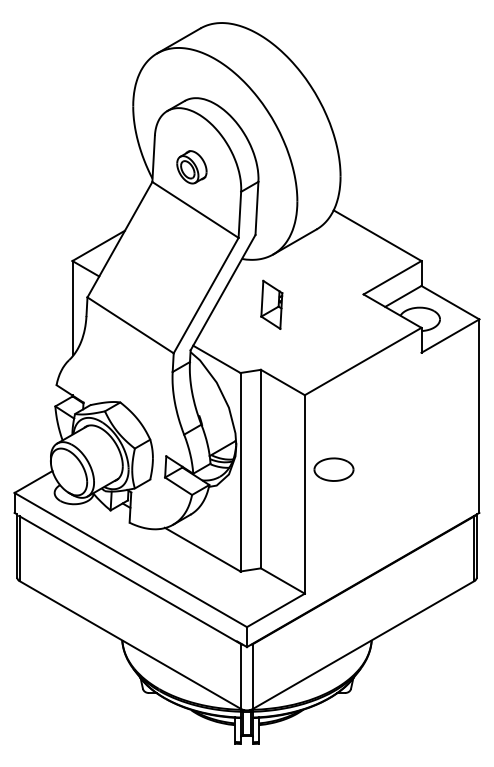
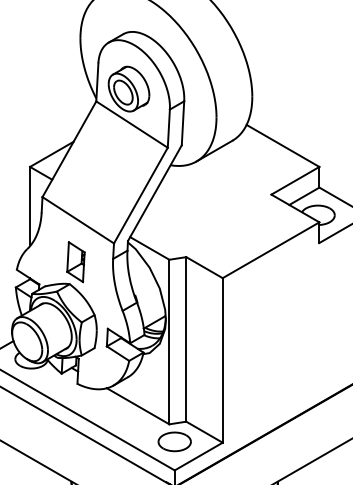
part: (191, 167) -> (128, 89), size x1.67
part: (271, 304) -> (75, 261), moved
part: (333, 469) -> (174, 441), moved

